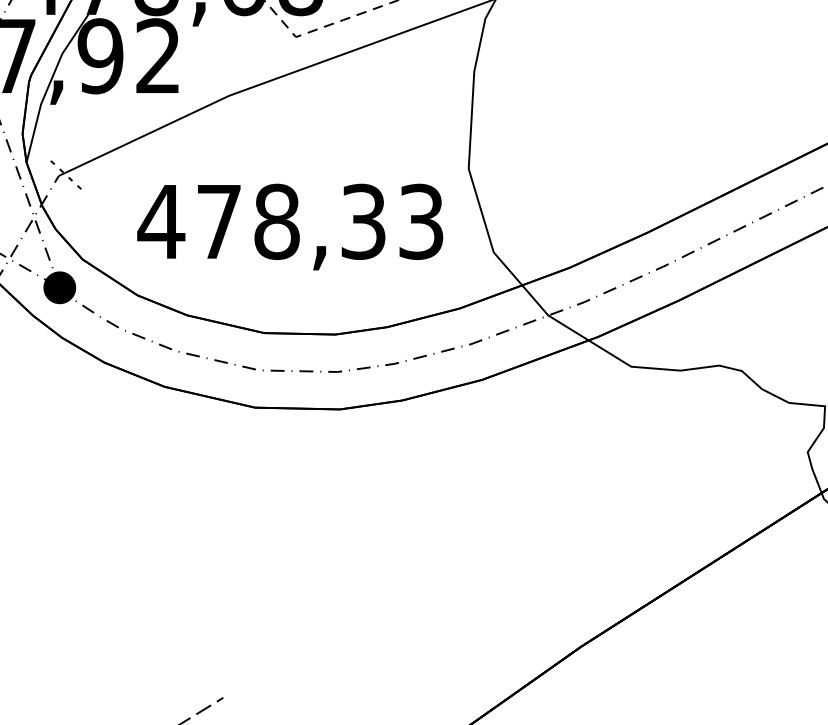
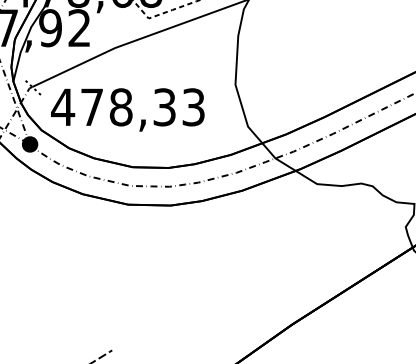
text: (289, 226) -> (127, 109), moved

